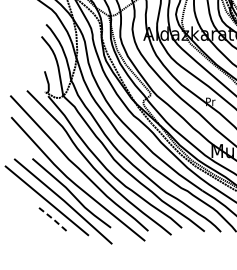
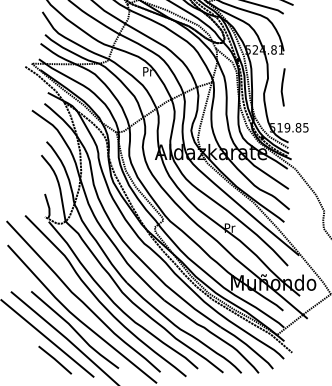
line: (54, 219) -> (55, 359), dashed -> solid

